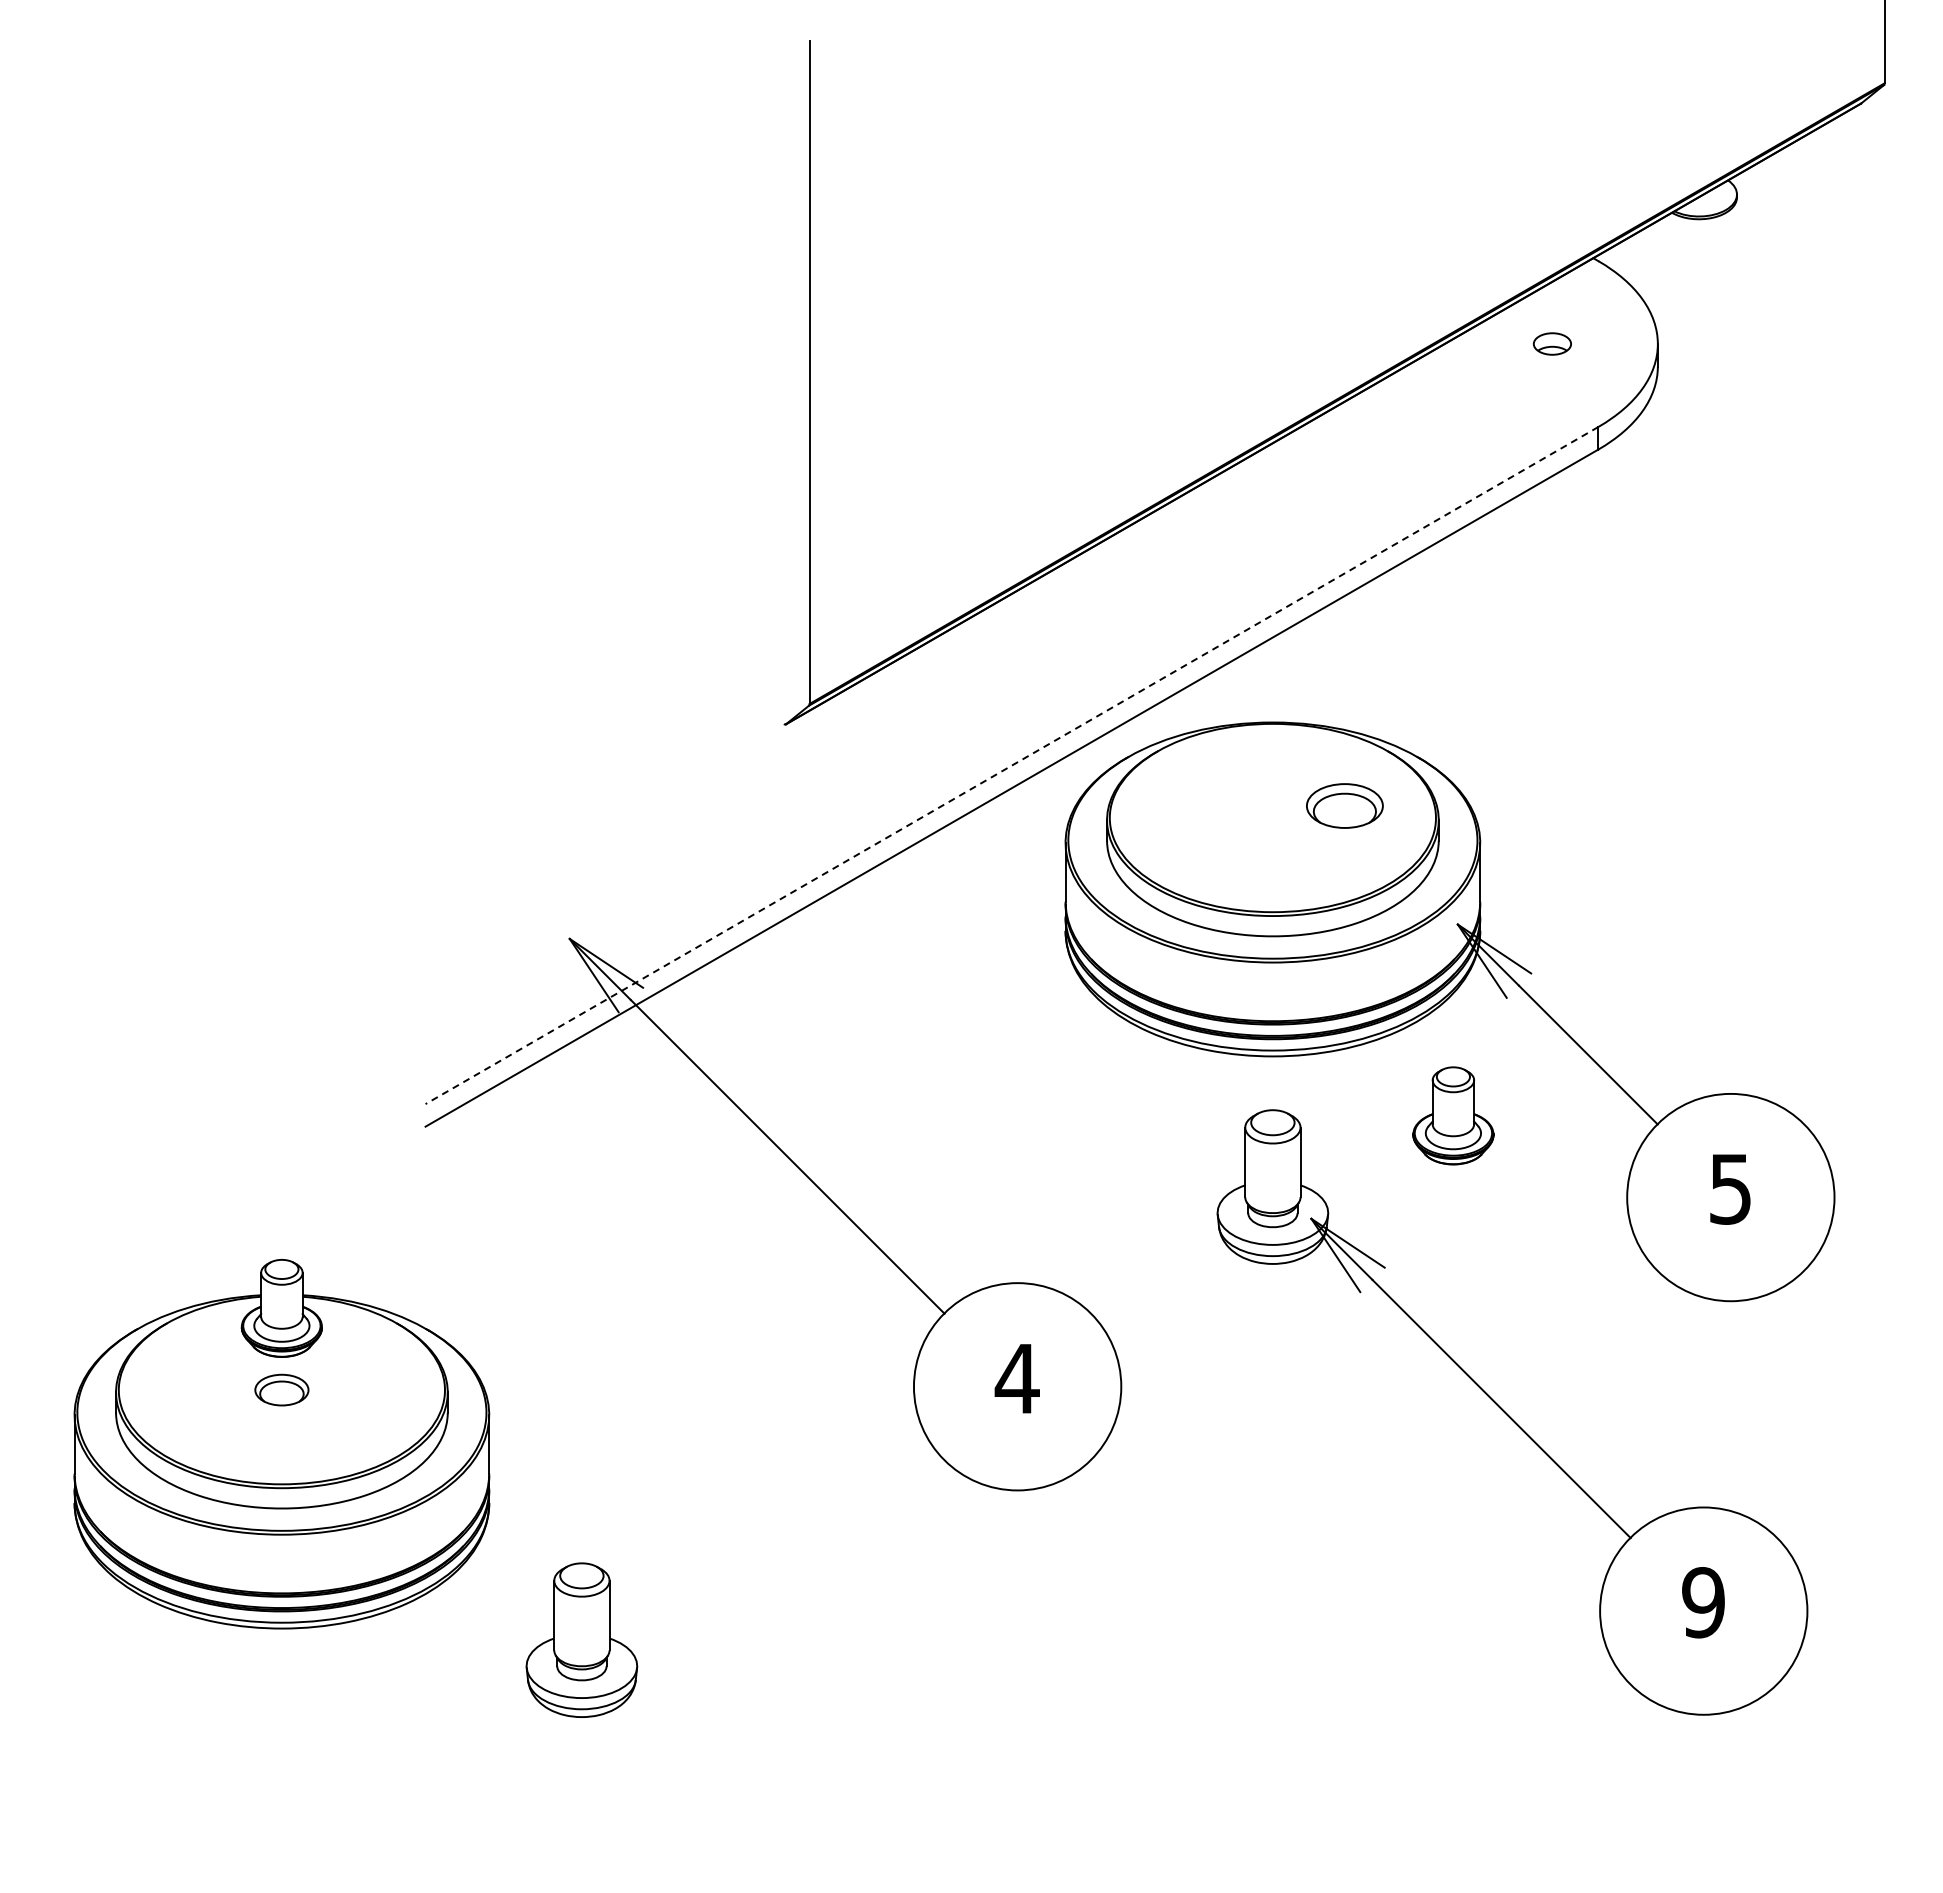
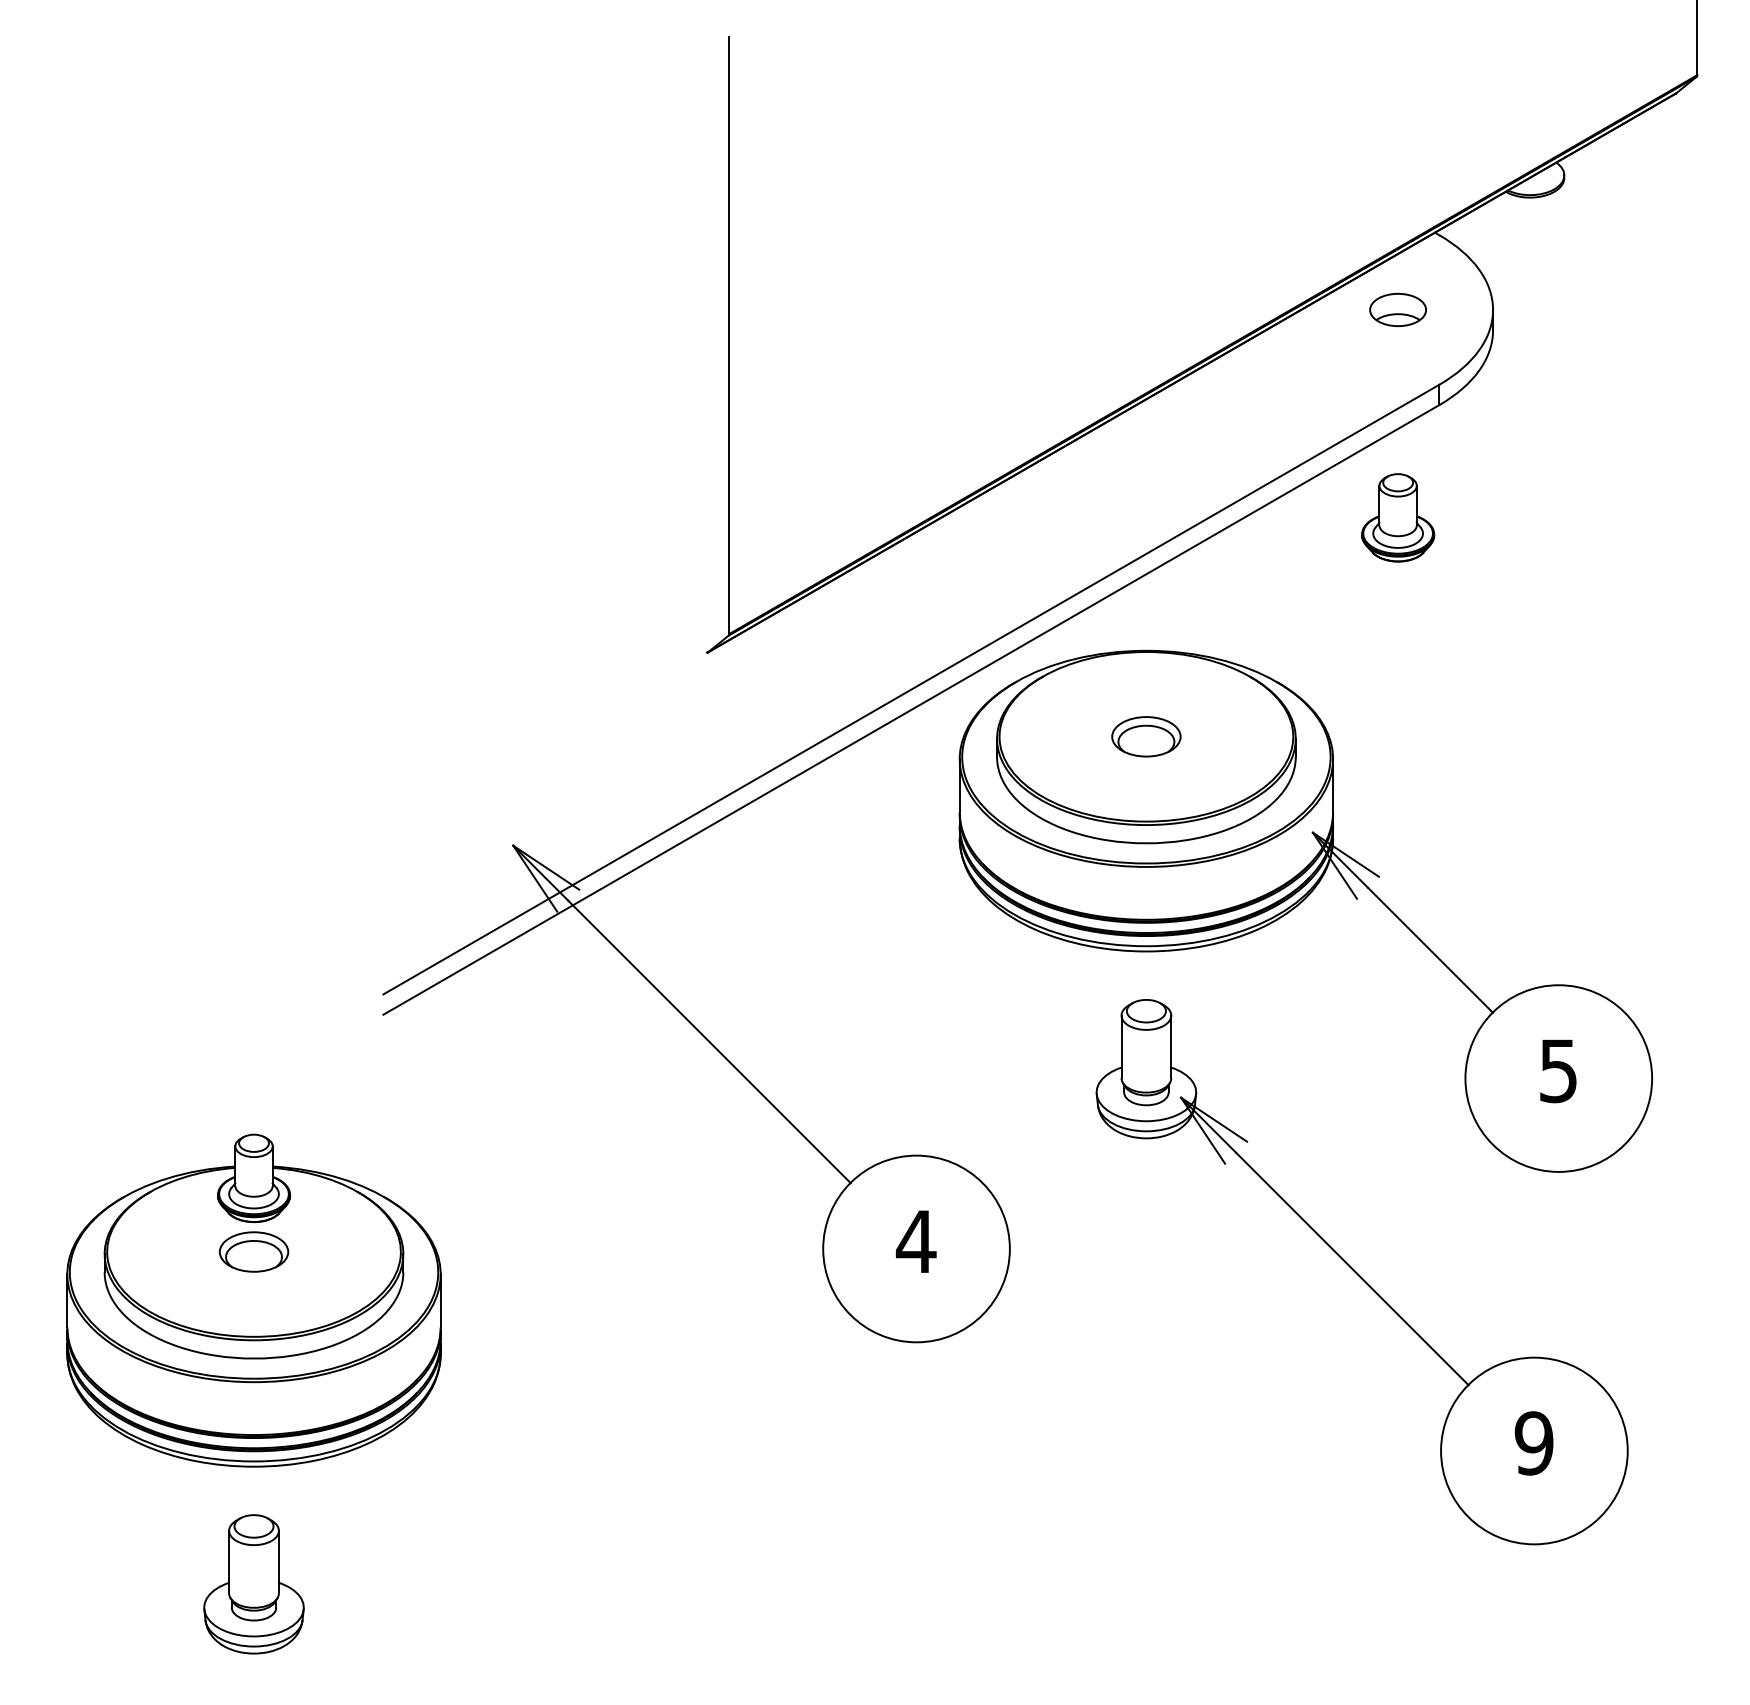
part: (1552, 343) -> (1398, 309), size x1.67
line: (1011, 765) -> (911, 689), dashed -> solid
part: (1344, 805) -> (1146, 736), moved
part: (1453, 1115) -> (1398, 517), moved
part: (281, 1389) -> (253, 1251), size x1.43
part: (581, 1639) -> (253, 1583), moved

